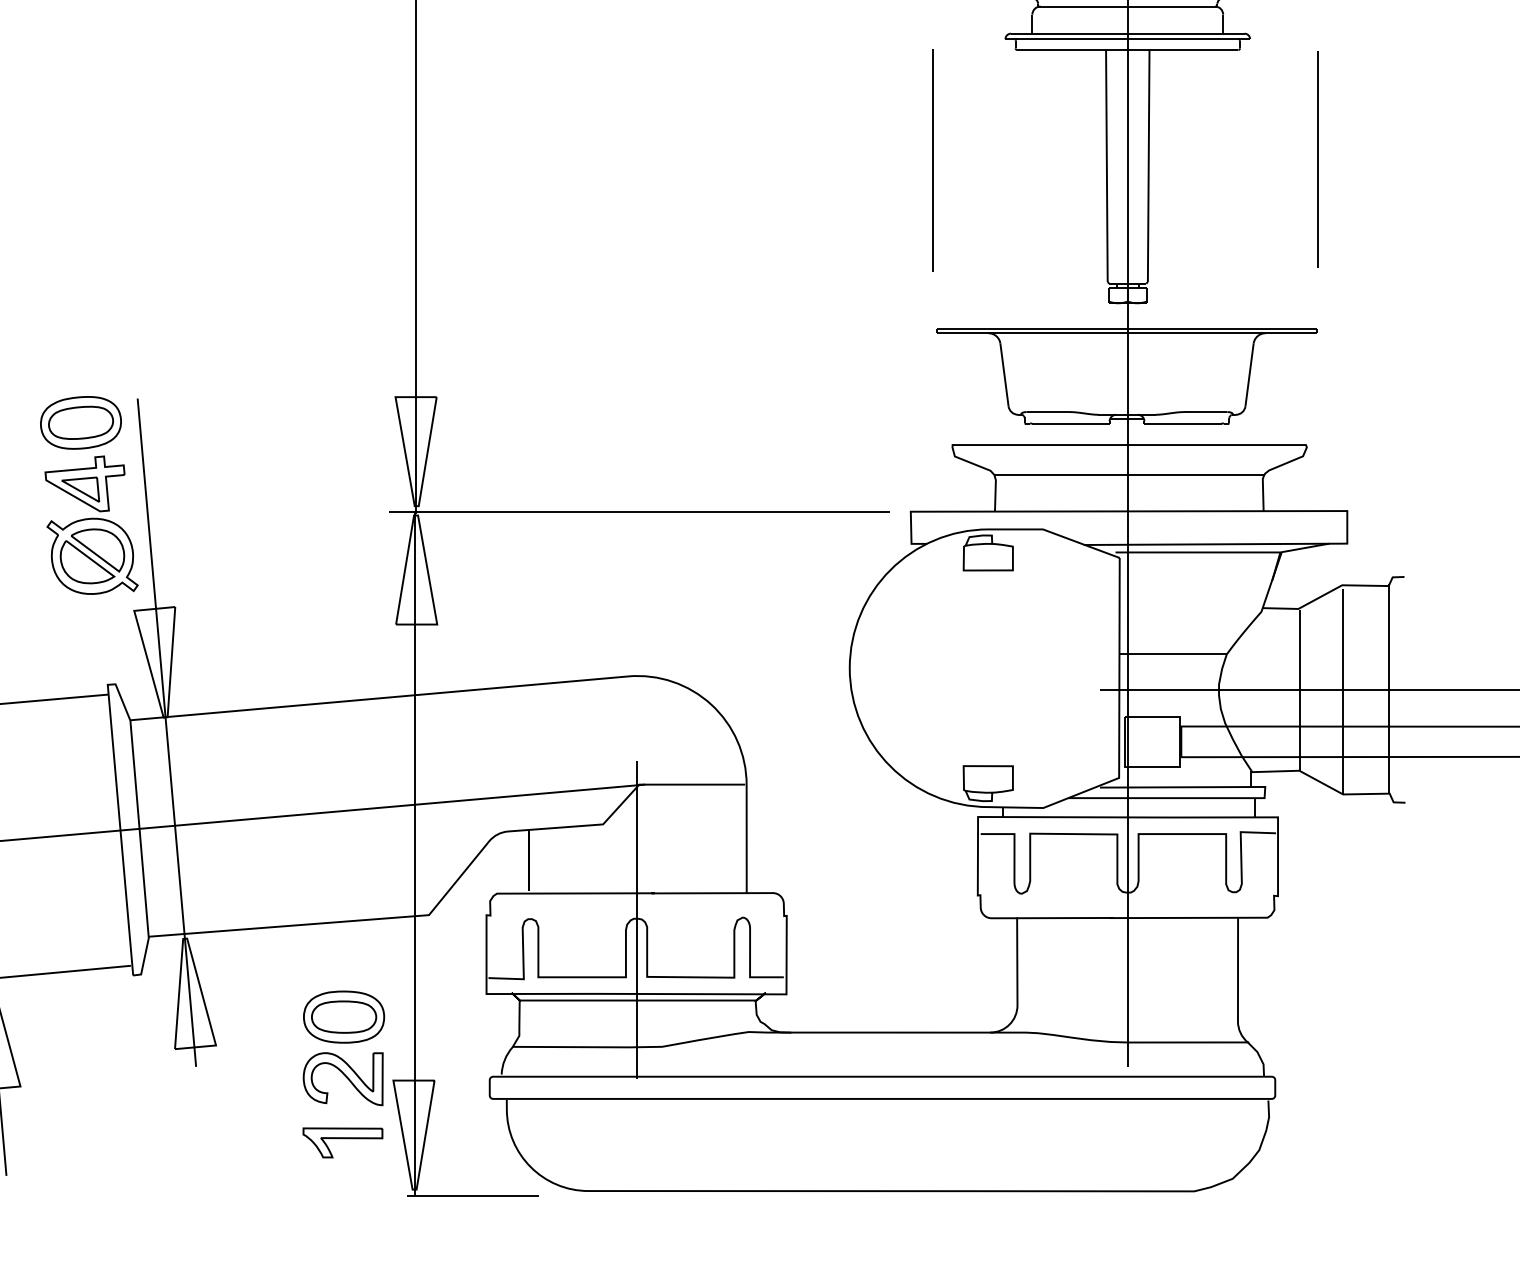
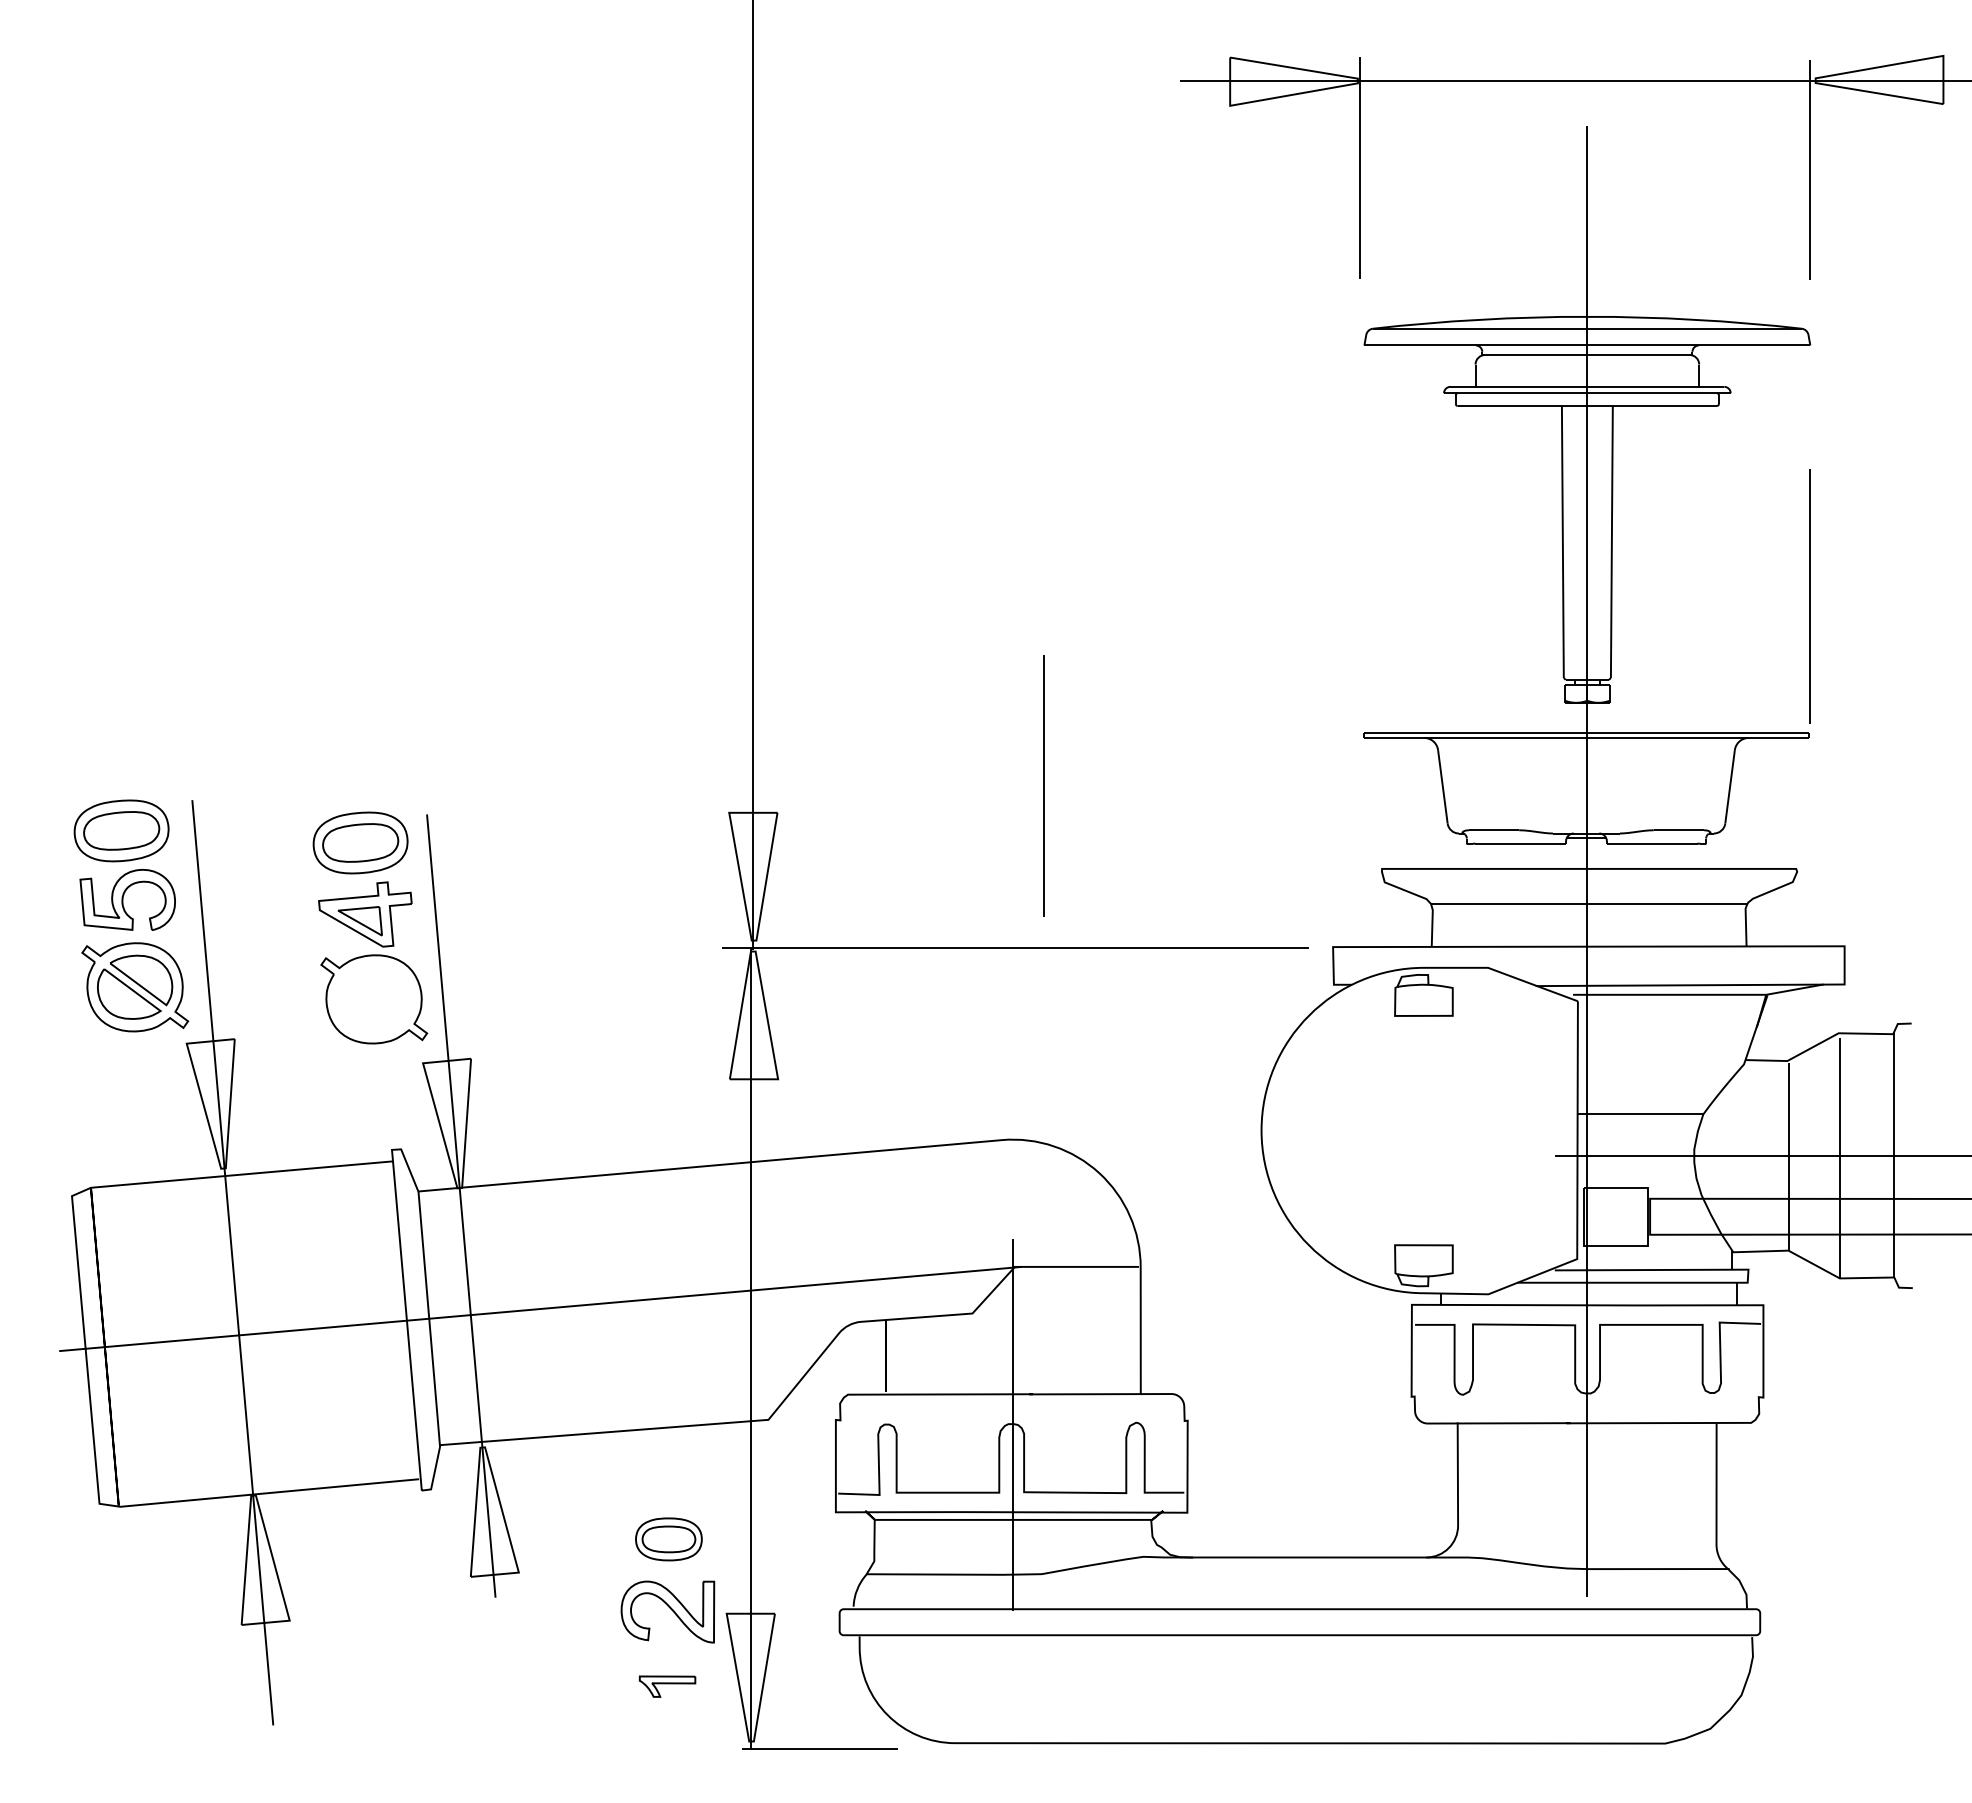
line: (933, 159) -> (1043, 785), moved
line: (1317, 159) -> (1809, 596), moved
part: (92, 555) -> (374, 998), removed
part: (343, 1017) -> (668, 1539), size x0.7
part: (342, 1142) -> (667, 1686), size x0.6

